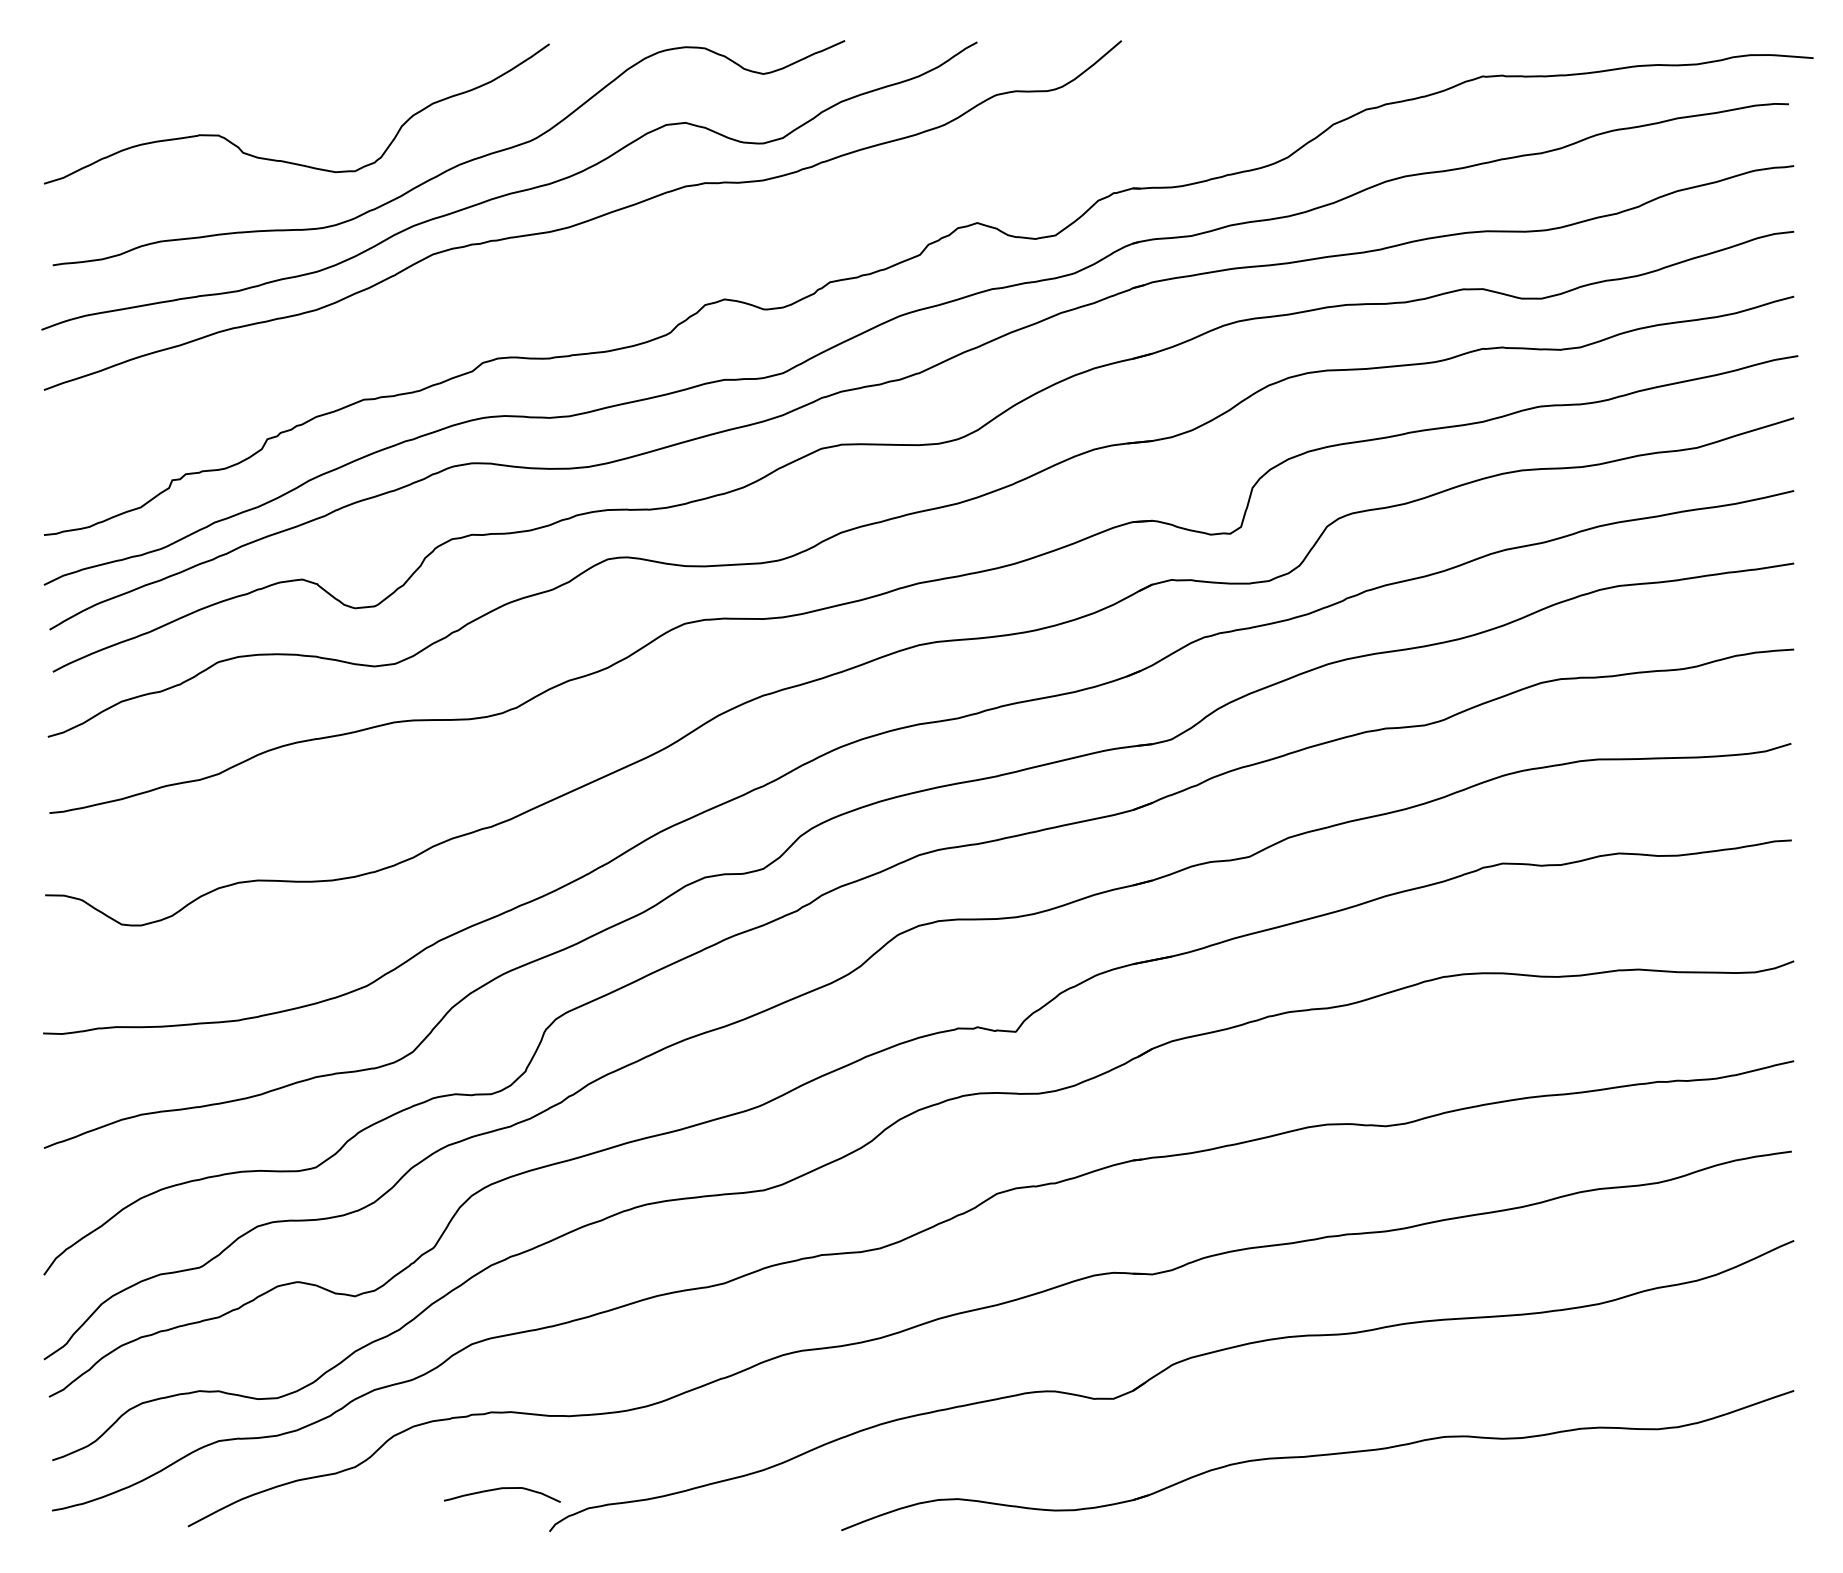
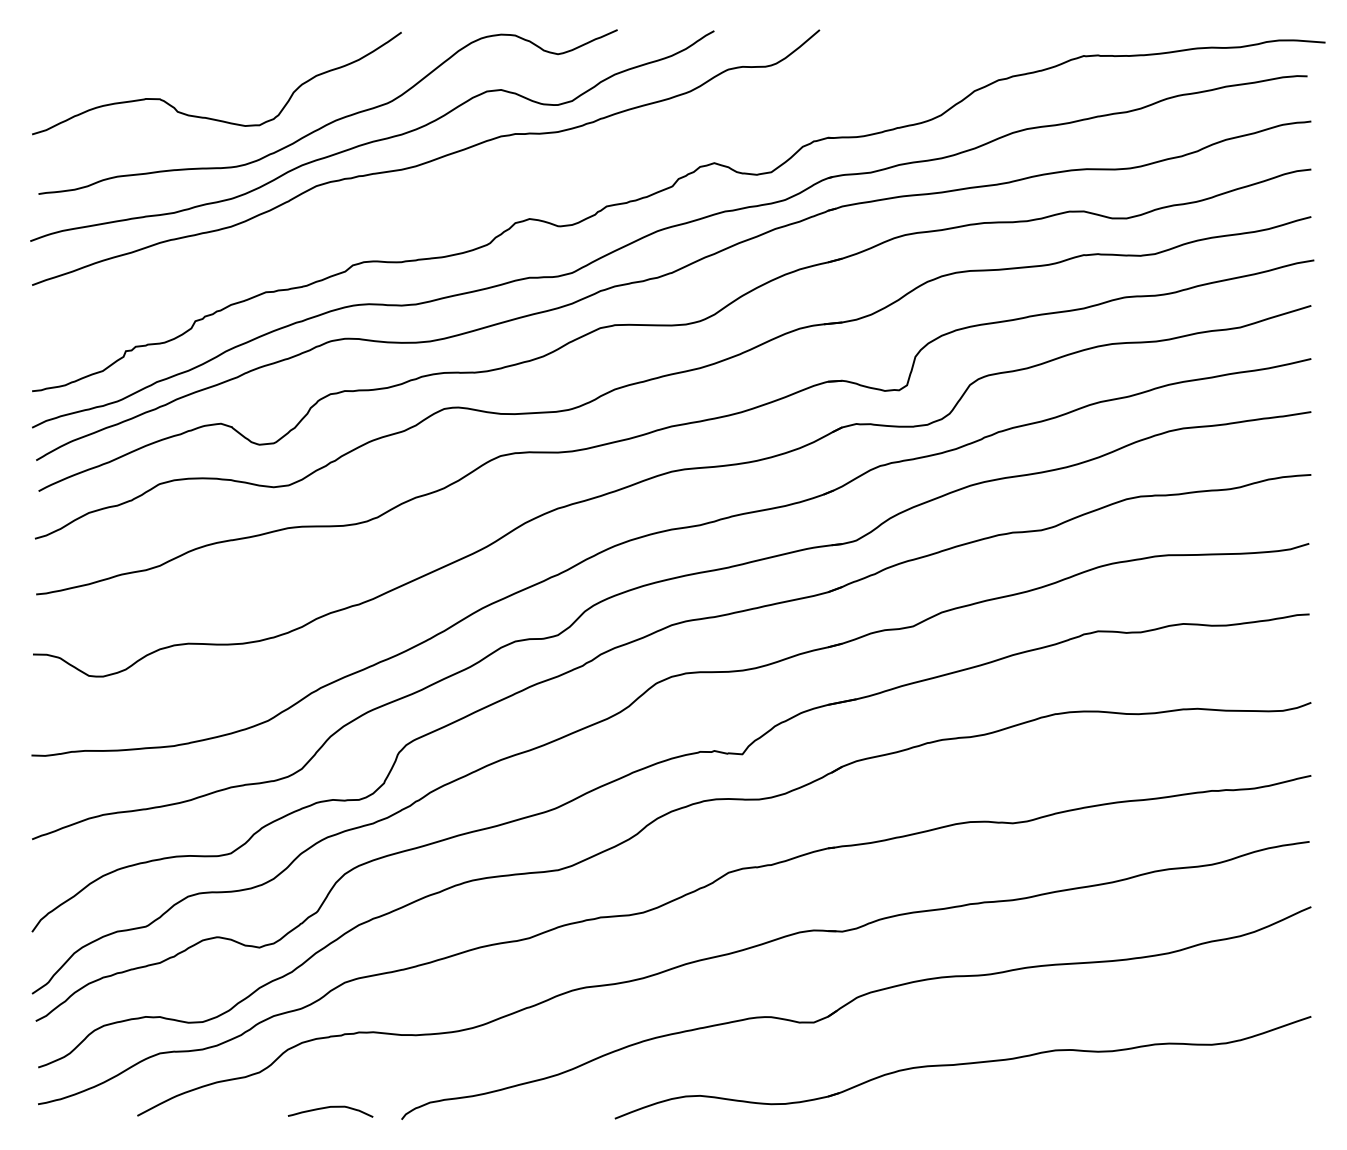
curve: (502, 1489) -> (330, 1107), moved

